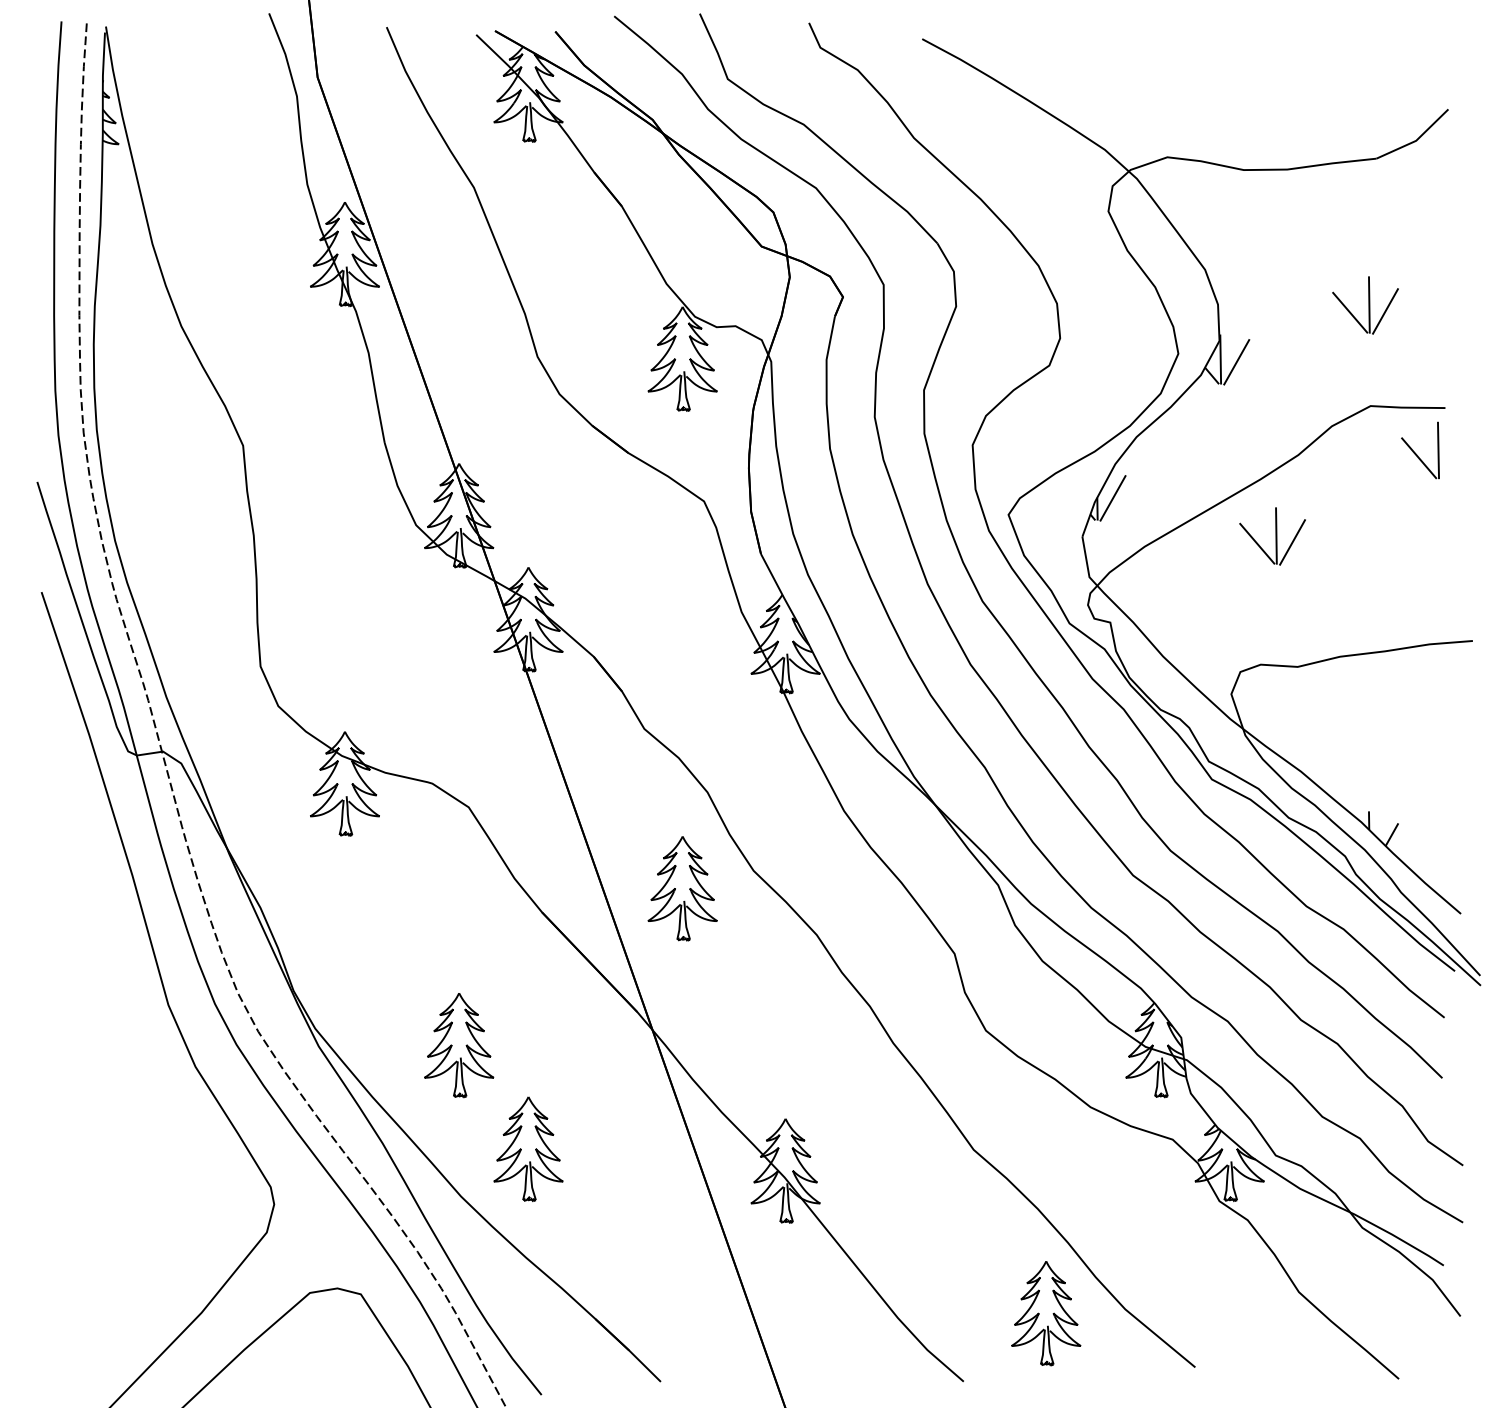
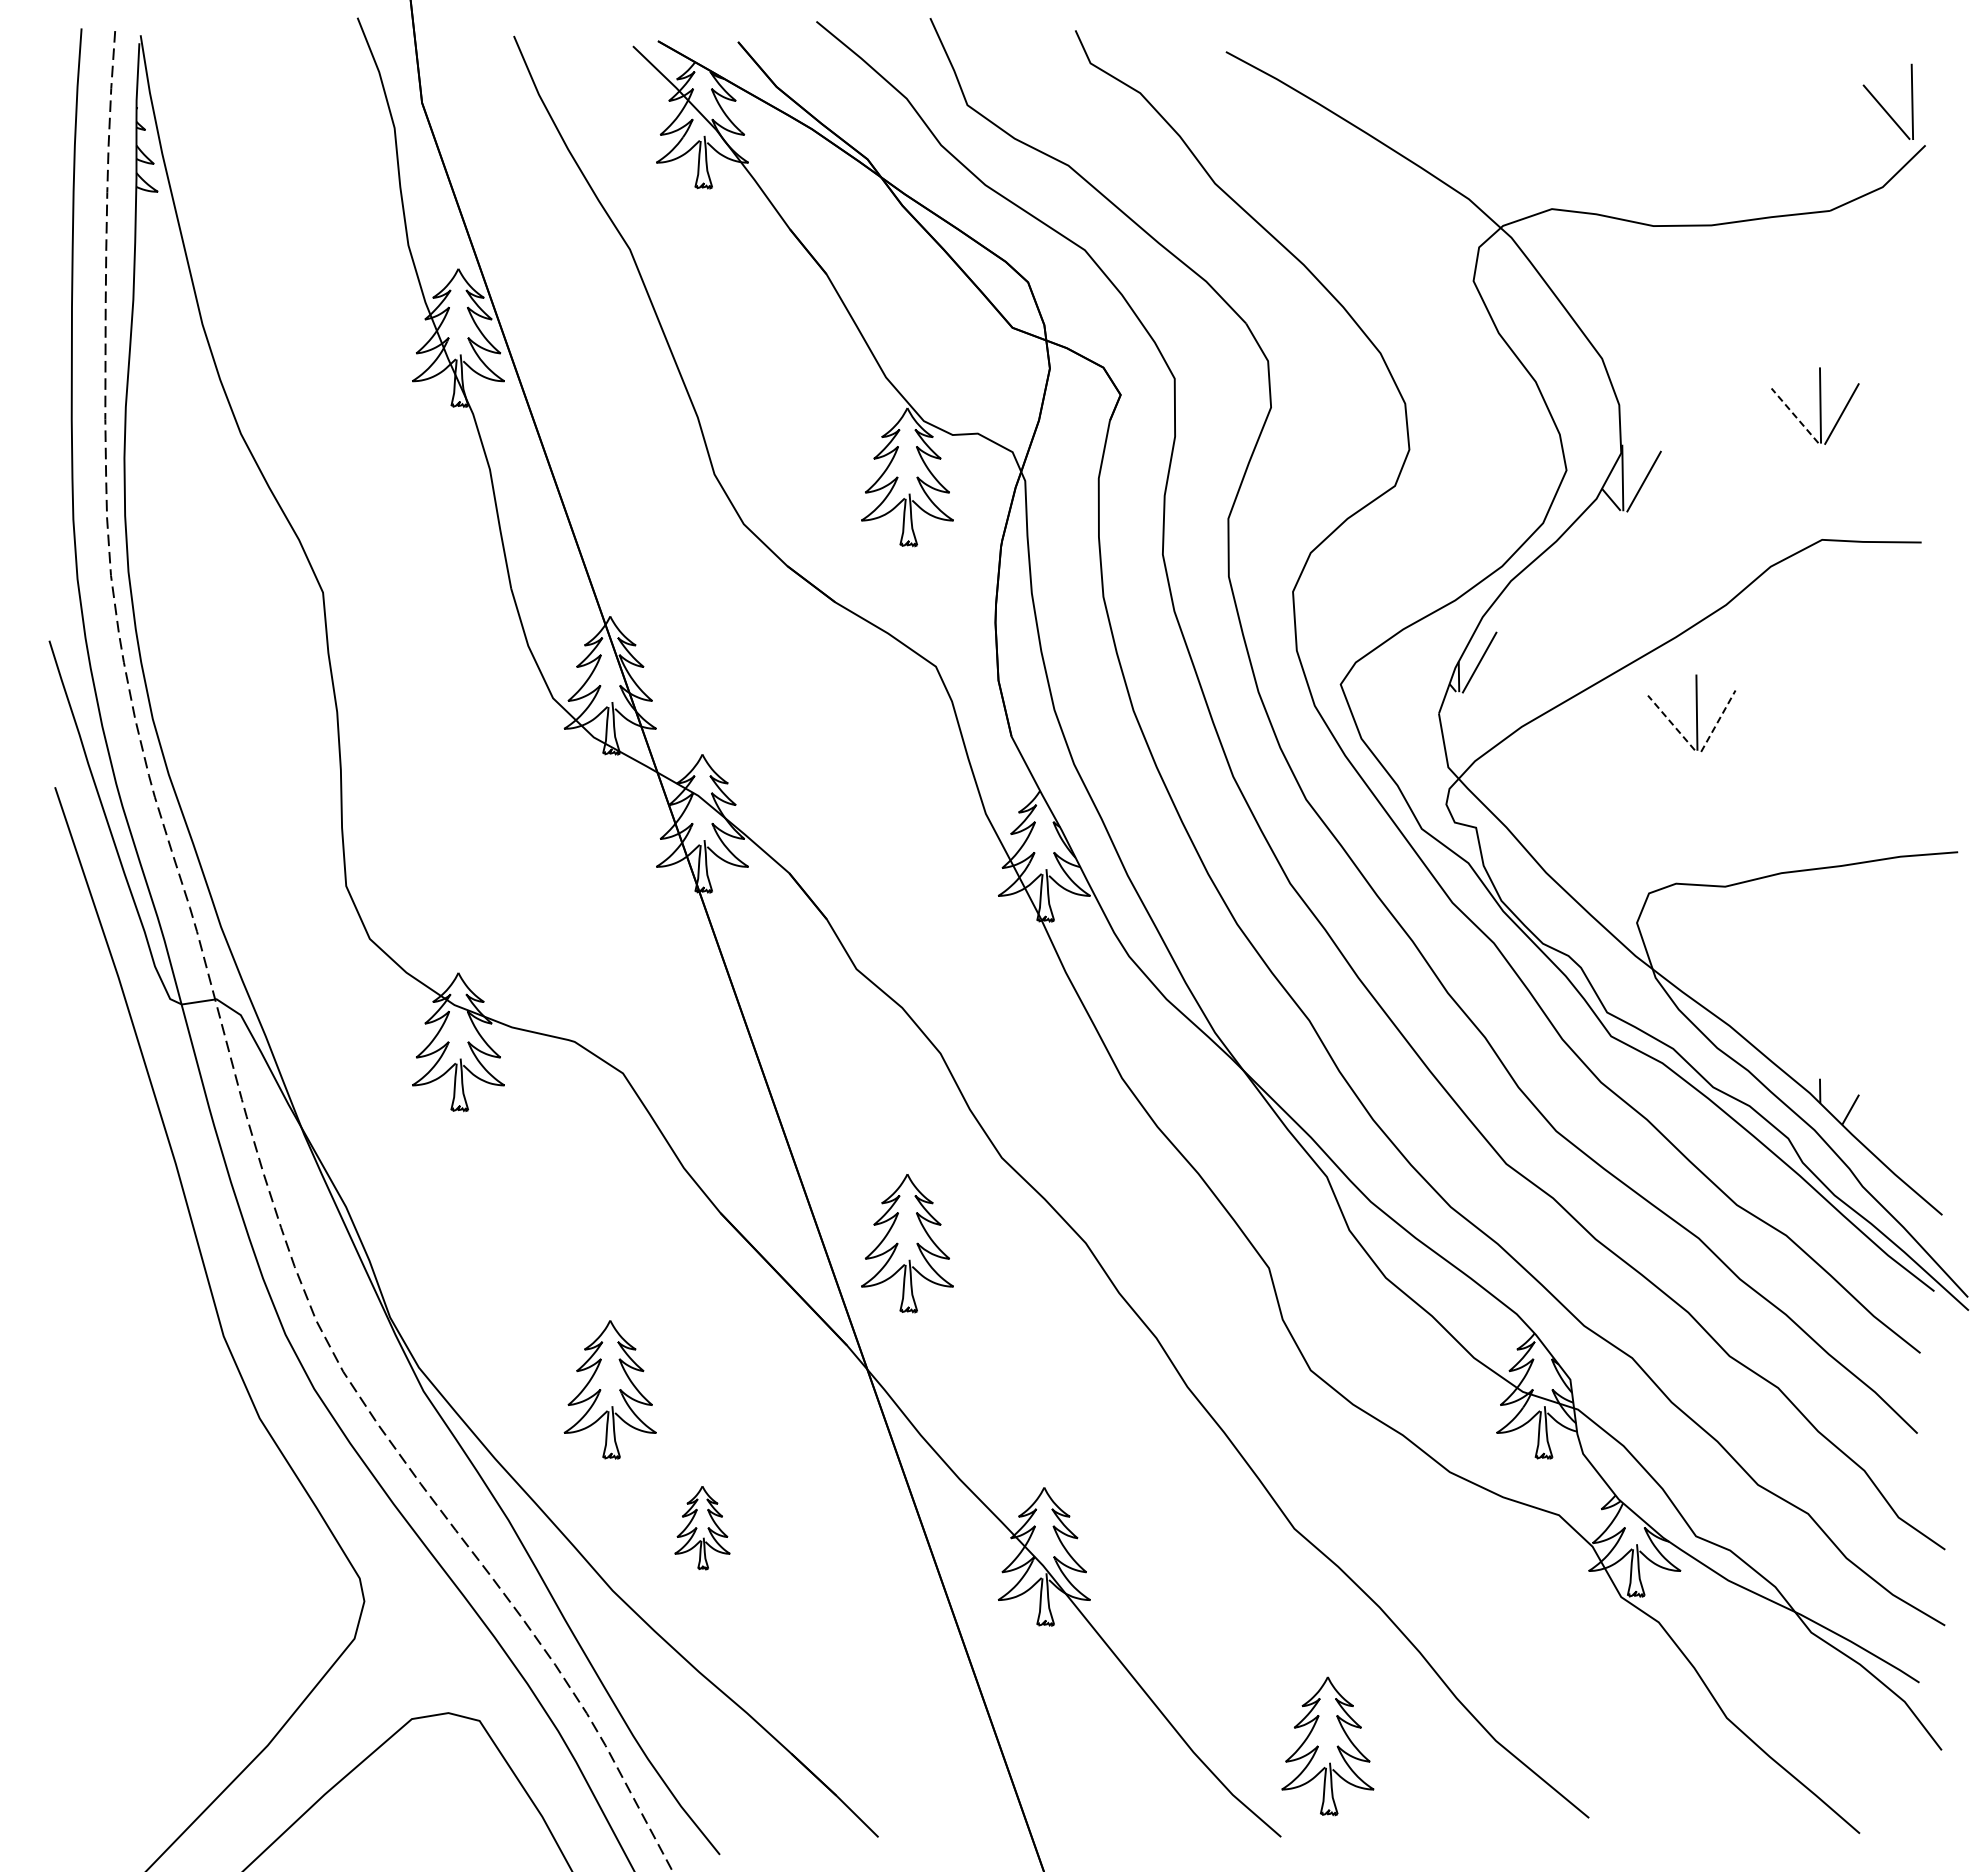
line: (1349, 312) -> (1794, 415), solid -> dashed
part: (1416, 453) -> (1882, 105), moved
line: (1292, 541) -> (1718, 720), solid -> dashed
line: (1257, 543) -> (1671, 722), solid -> dashed
part: (682, 888) -> (907, 1243), moved
part: (528, 1148) -> (702, 1527), size x0.6
part: (1045, 1313) -> (1327, 1746), moved

